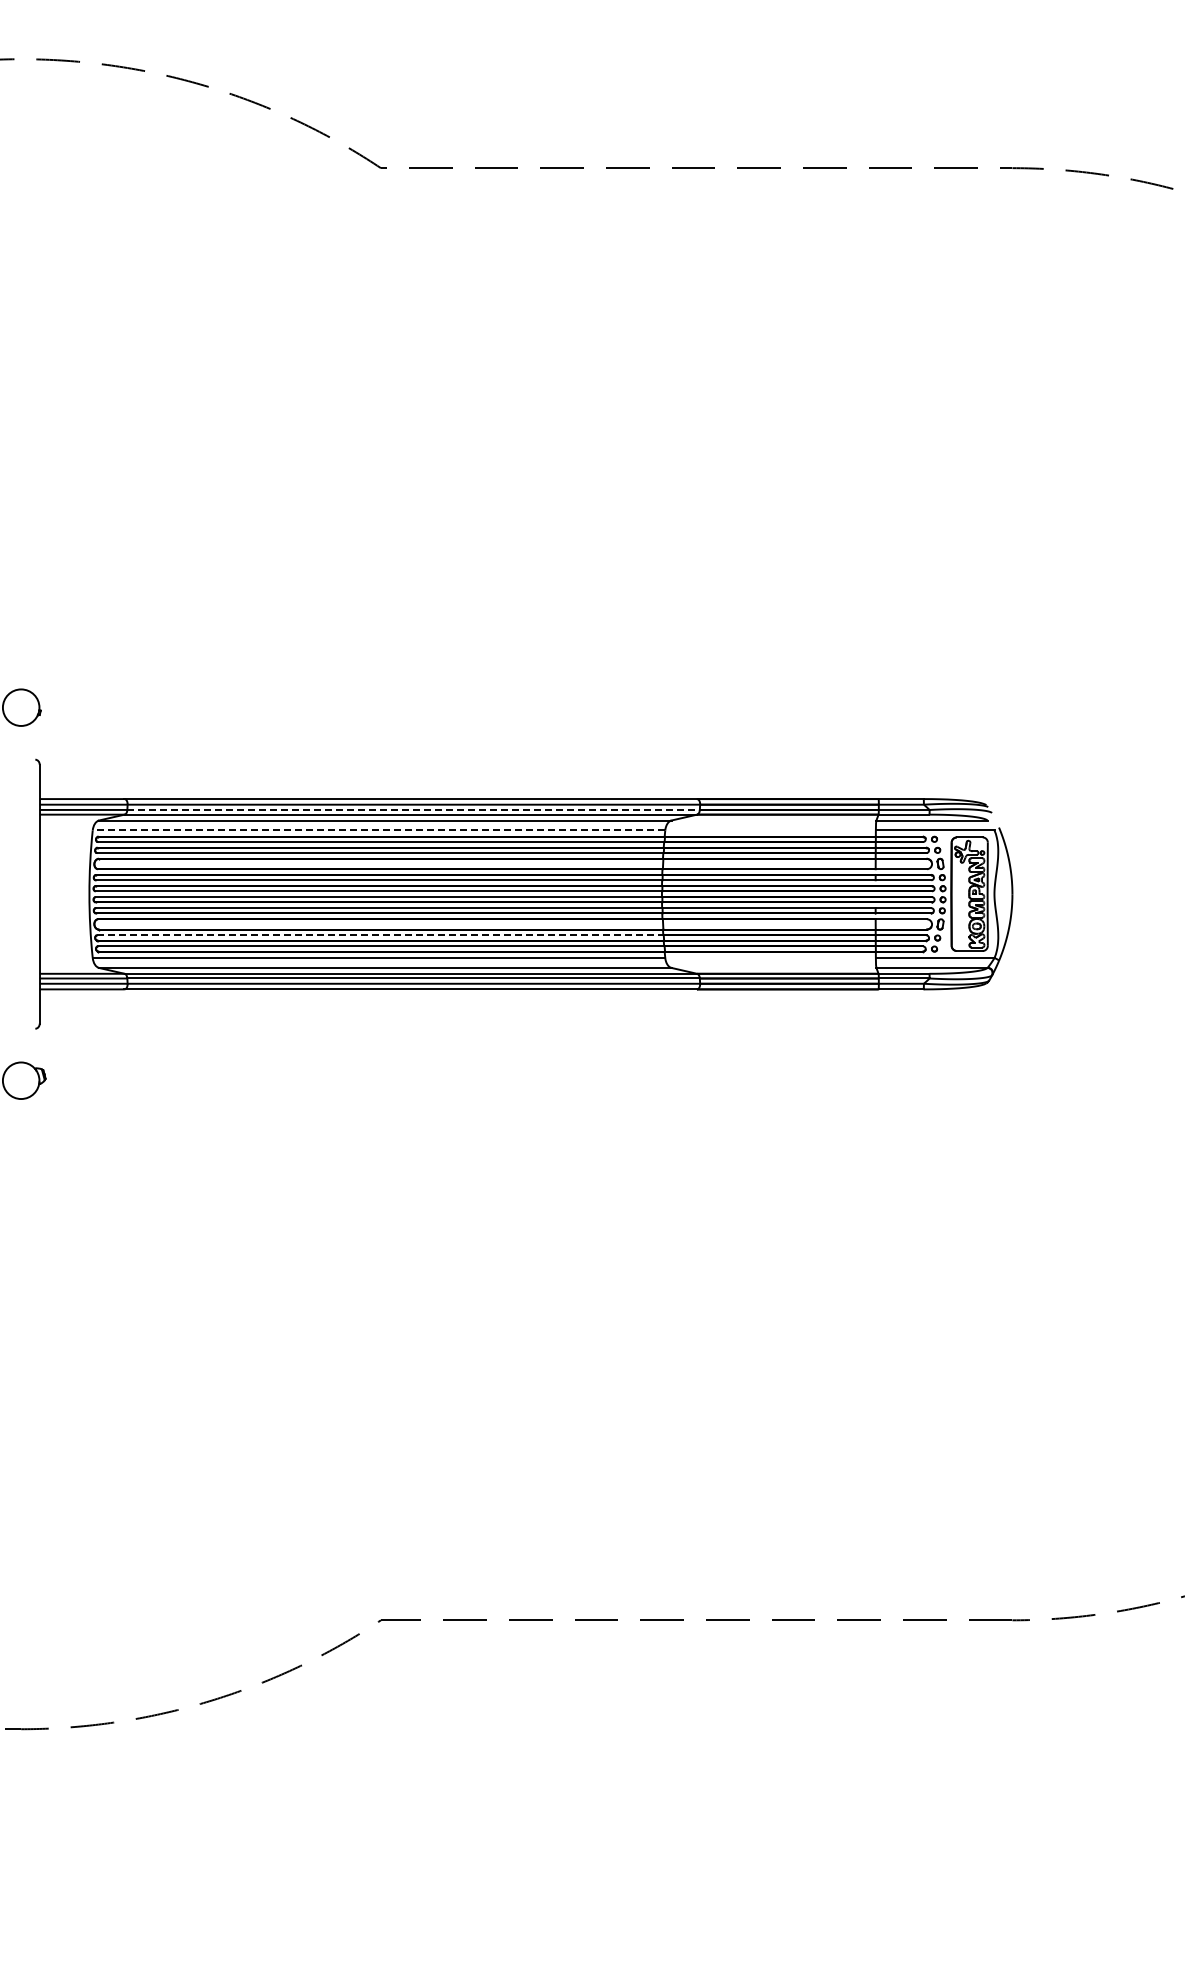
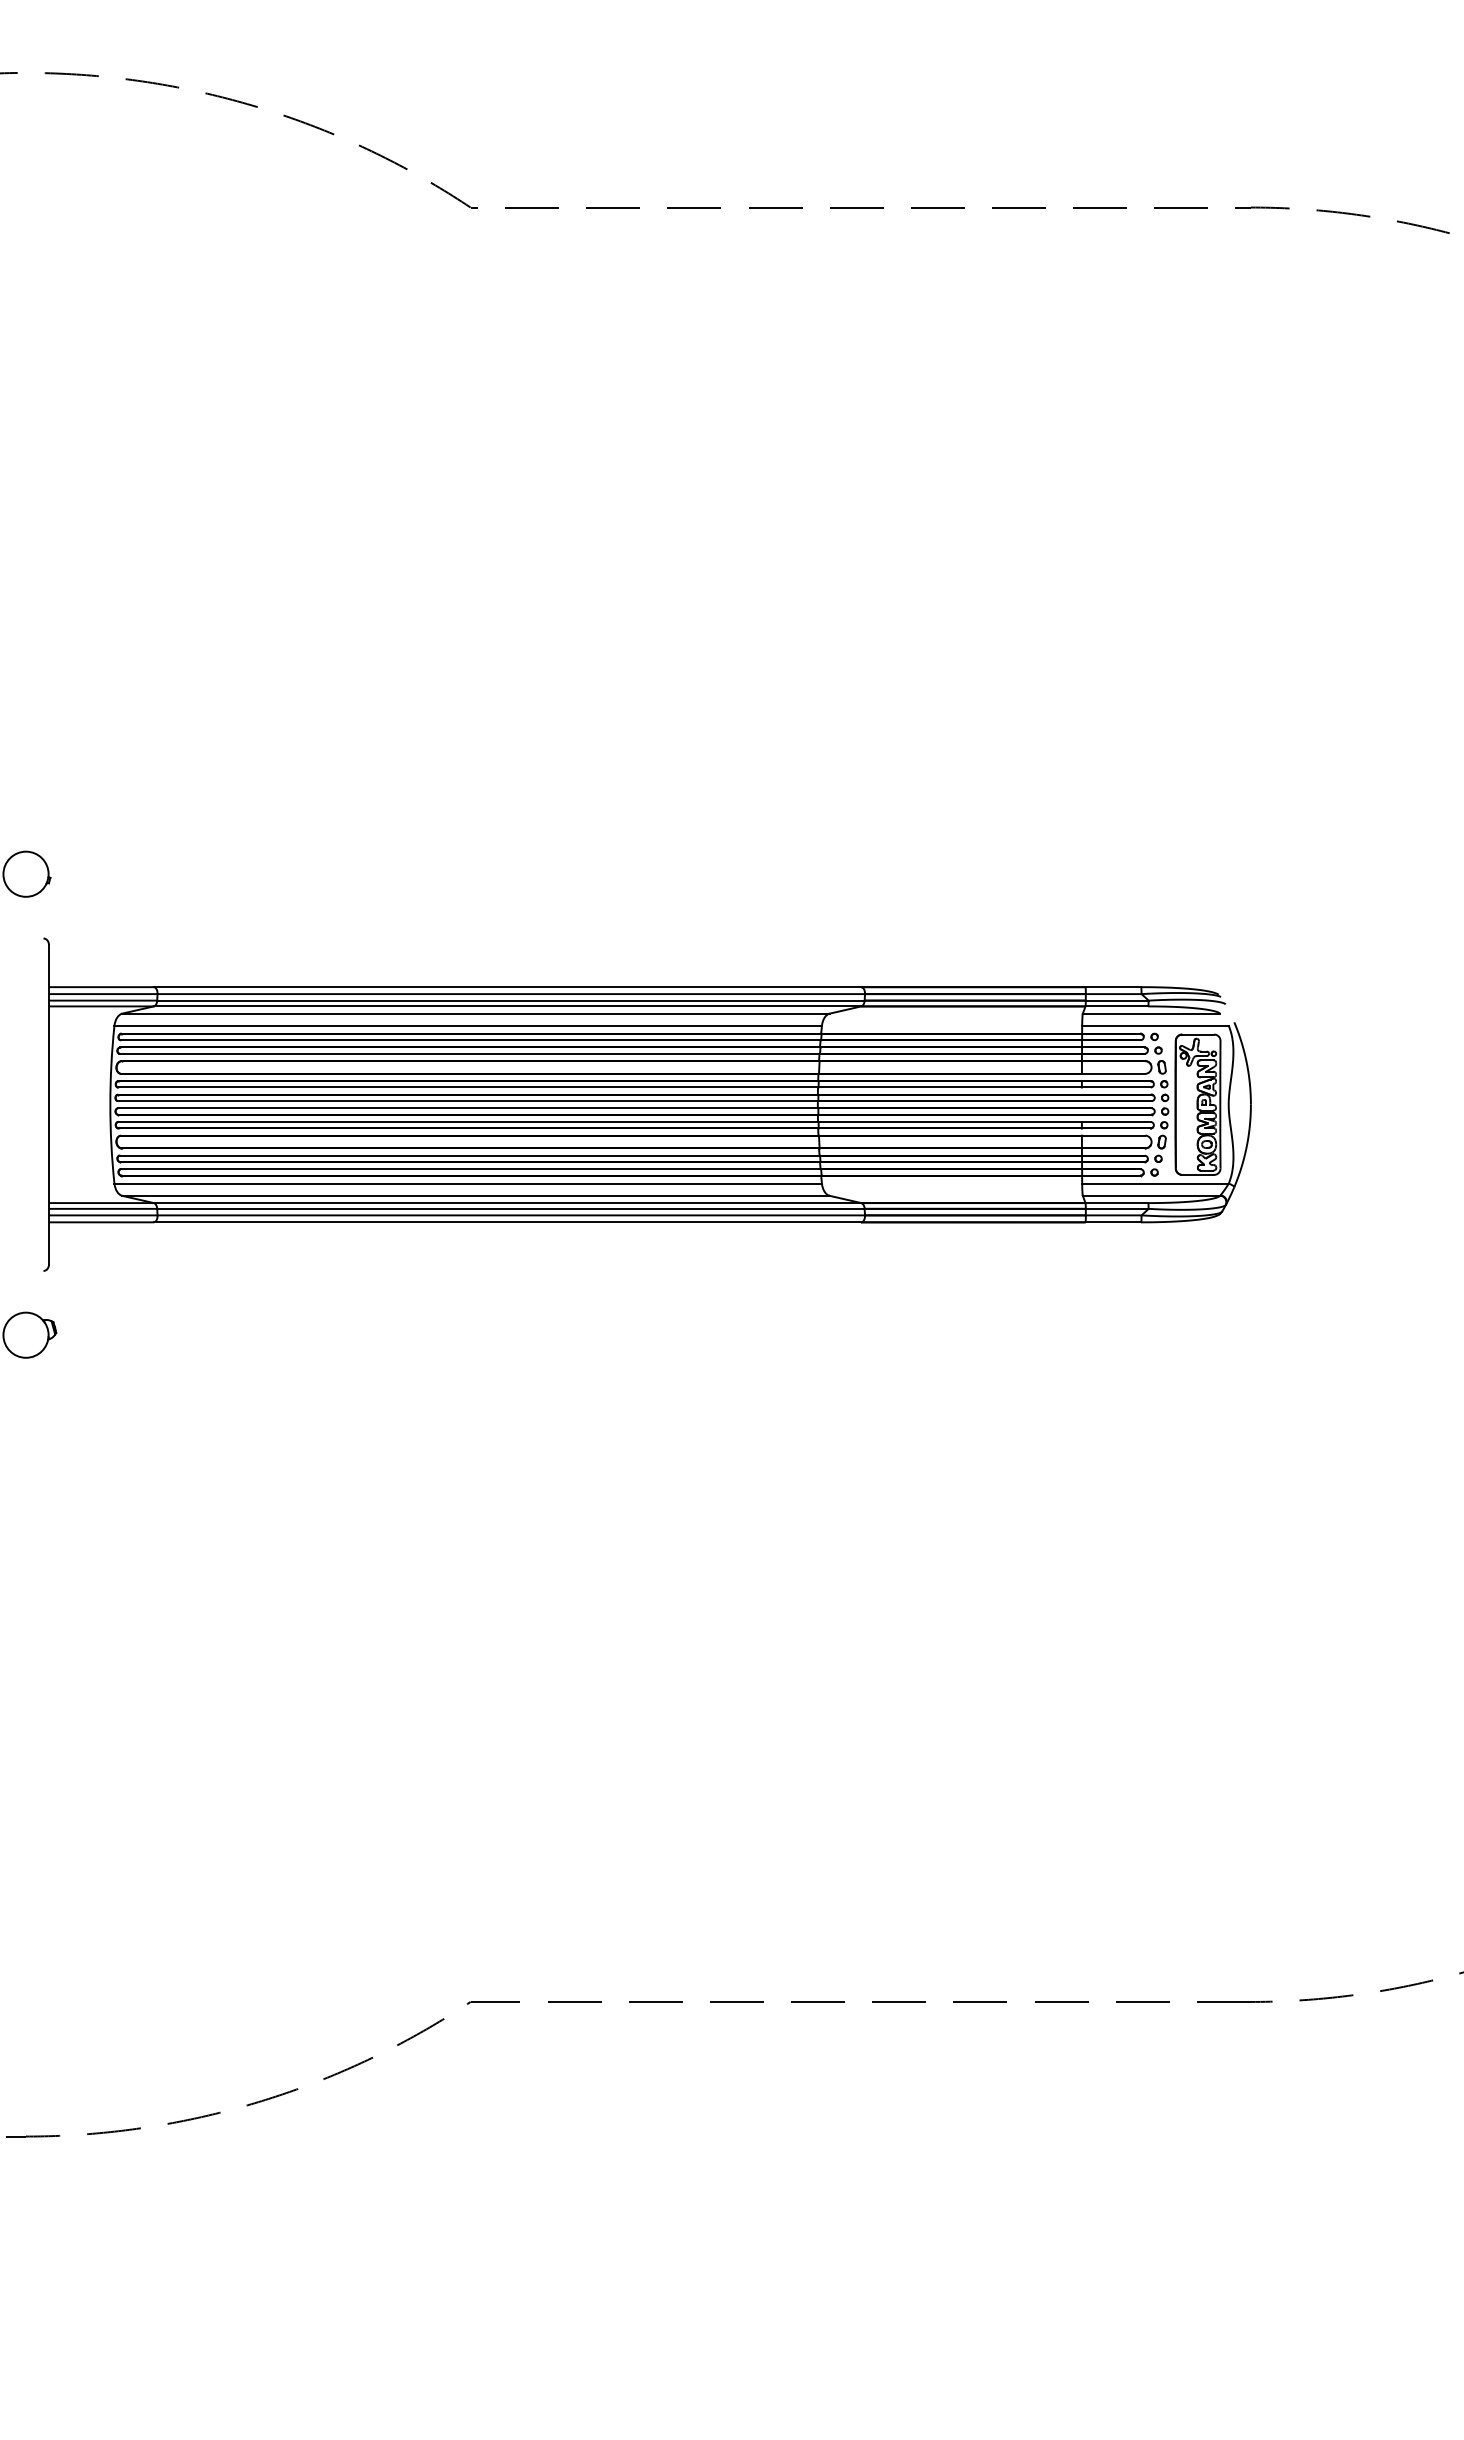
line: (414, 809) -> (512, 1000), dashed -> solid
line: (378, 830) -> (467, 1025), dashed -> solid
line: (380, 935) -> (470, 1155), dashed -> solid

